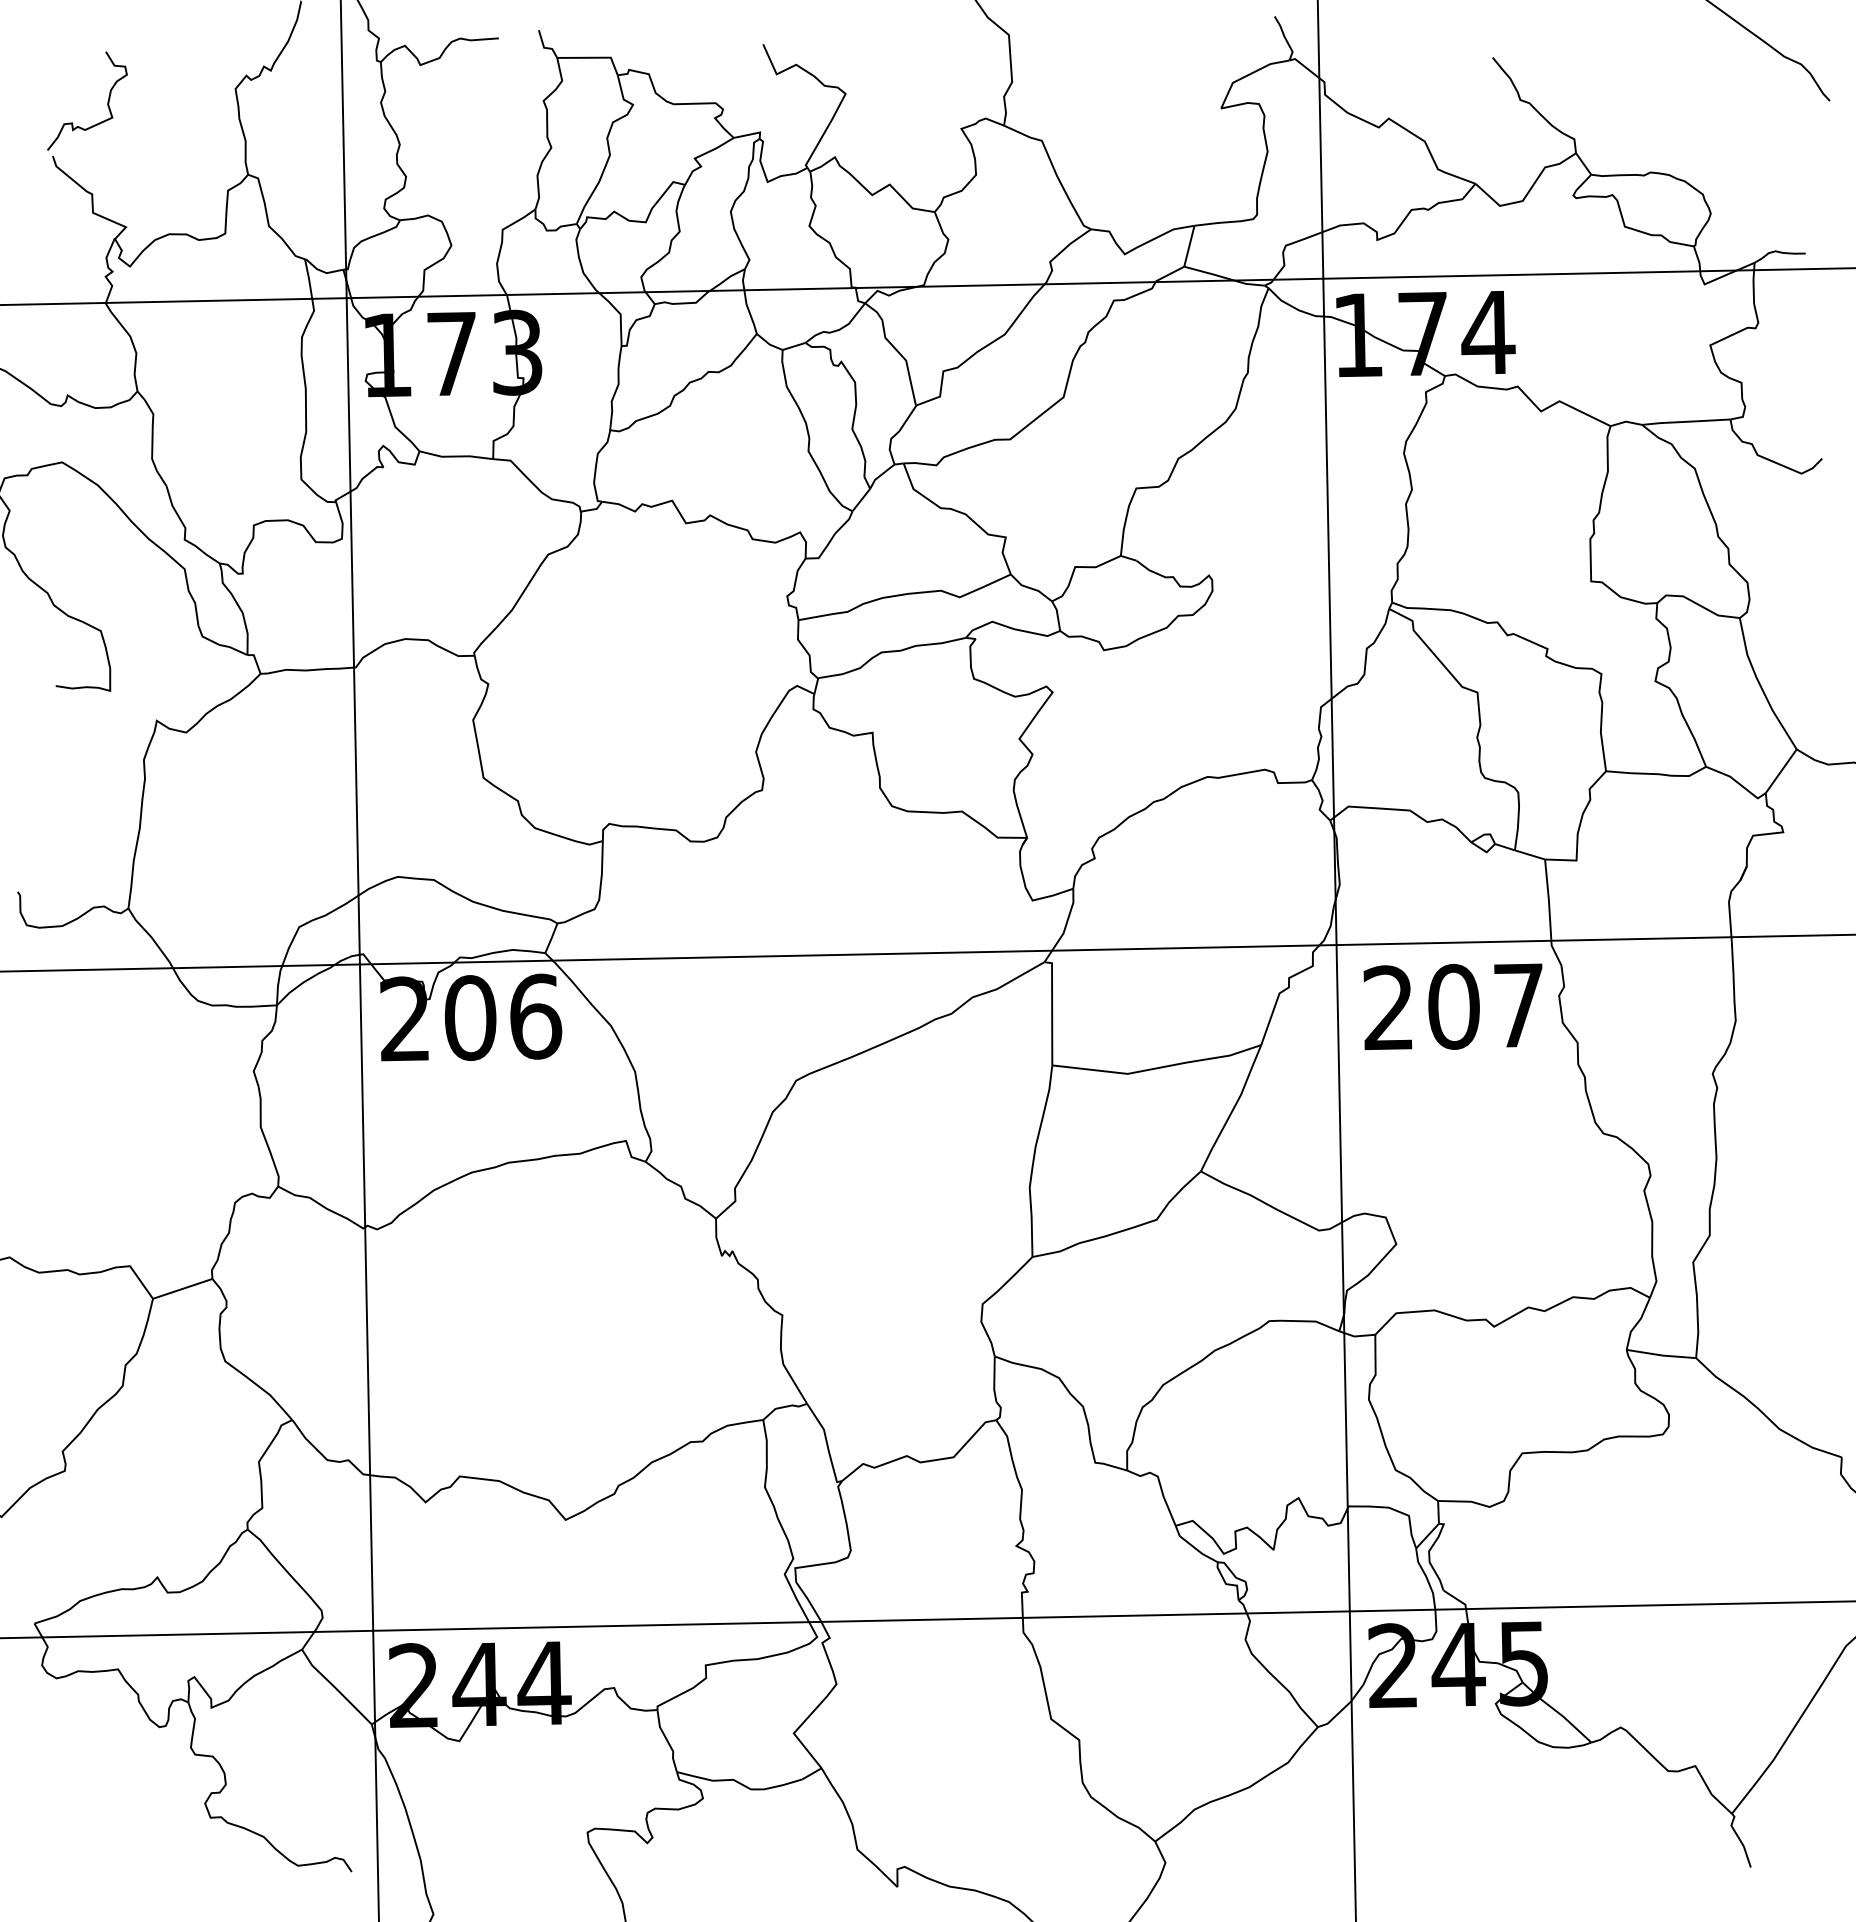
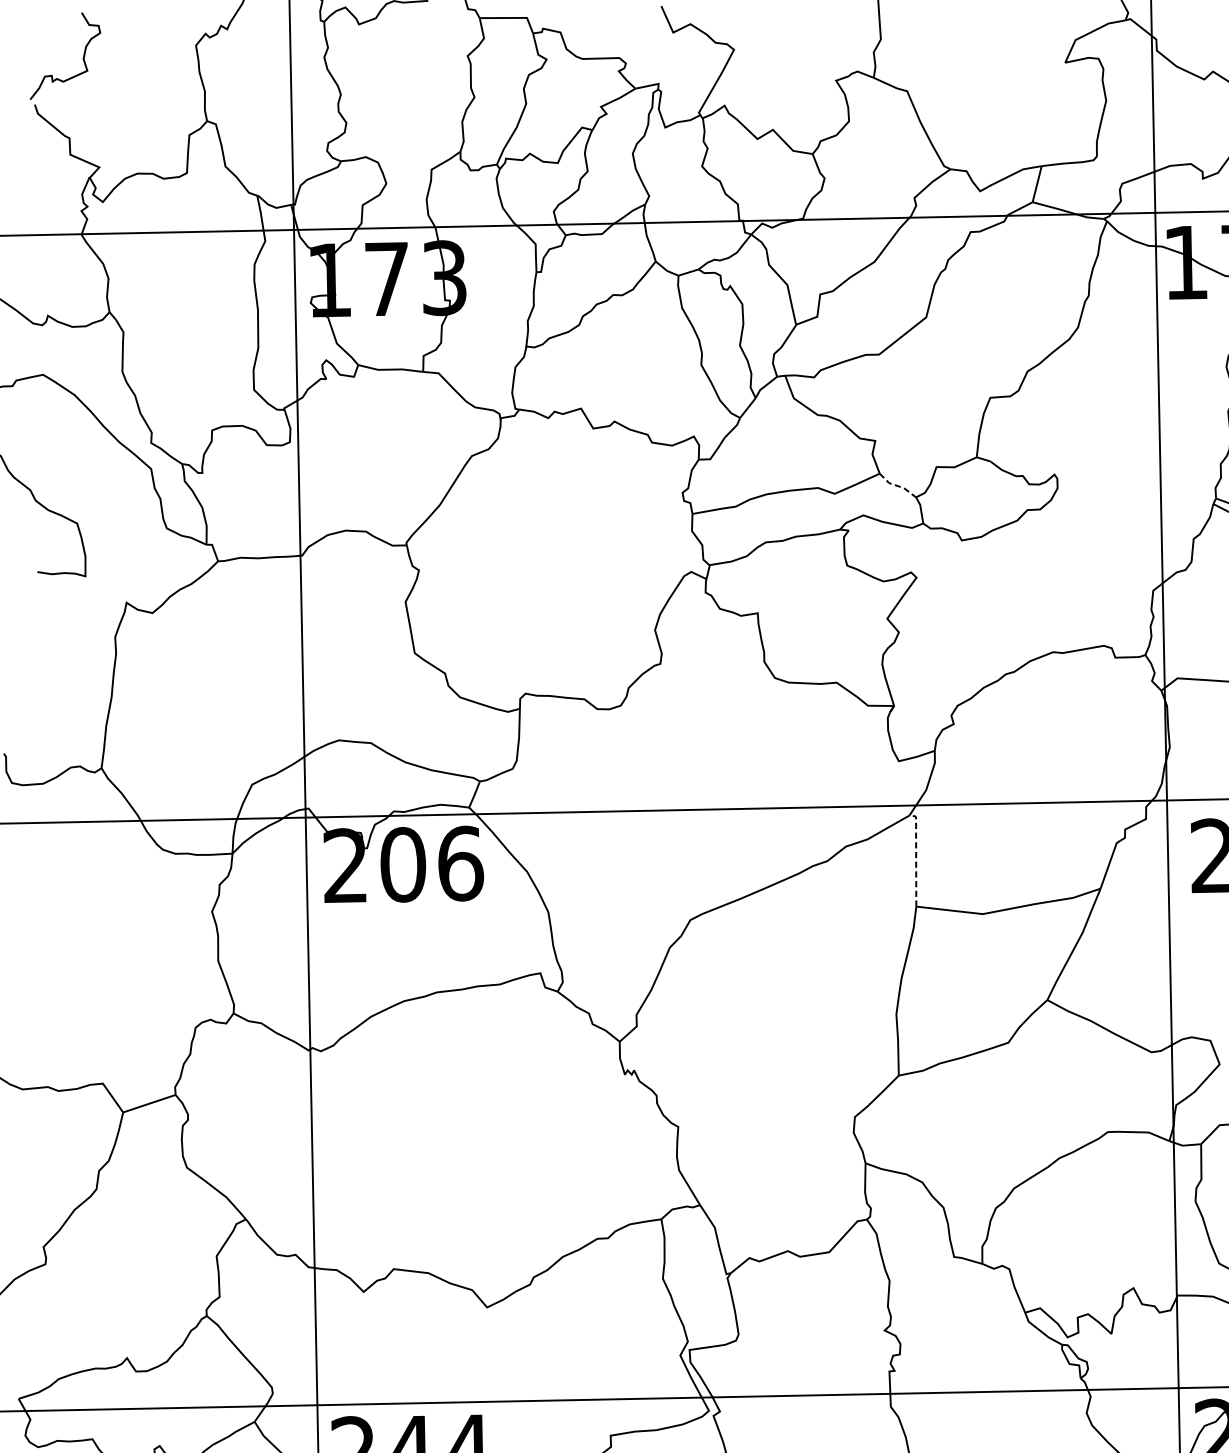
line: (1031, 588) -> (897, 486), solid -> dashed
line: (1052, 1009) -> (916, 857), solid -> dashed

